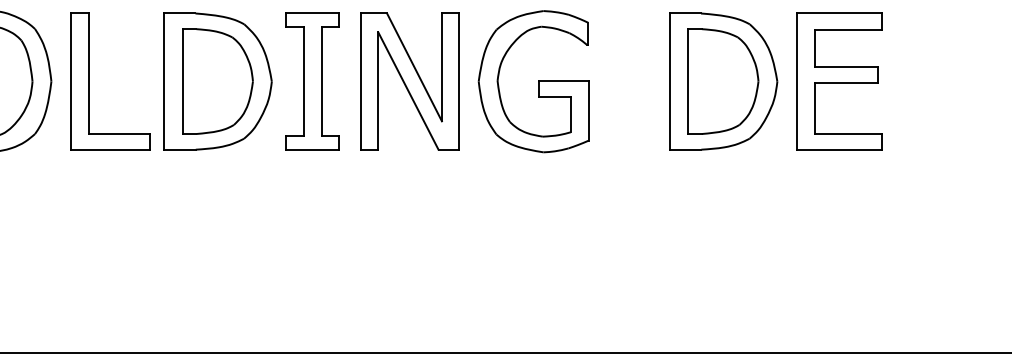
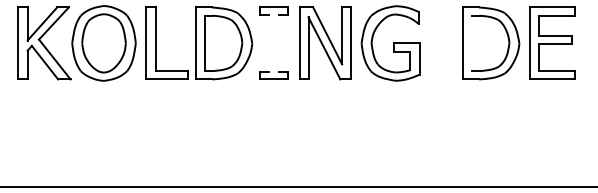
line: (304, 81) -> (269, 43), removed
line: (321, 81) -> (278, 43), removed
line: (688, 81) -> (472, 43), removed

